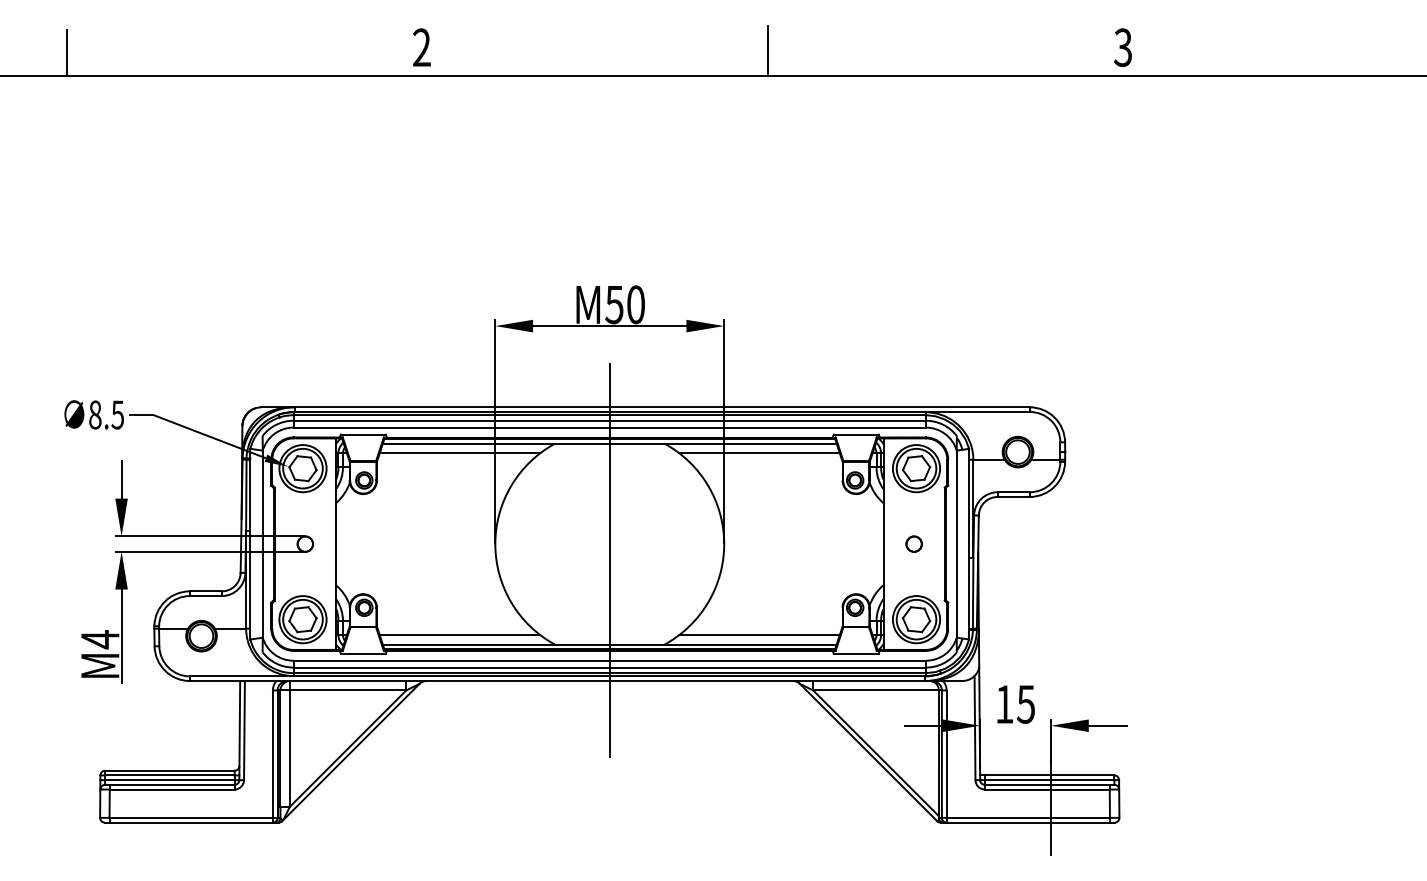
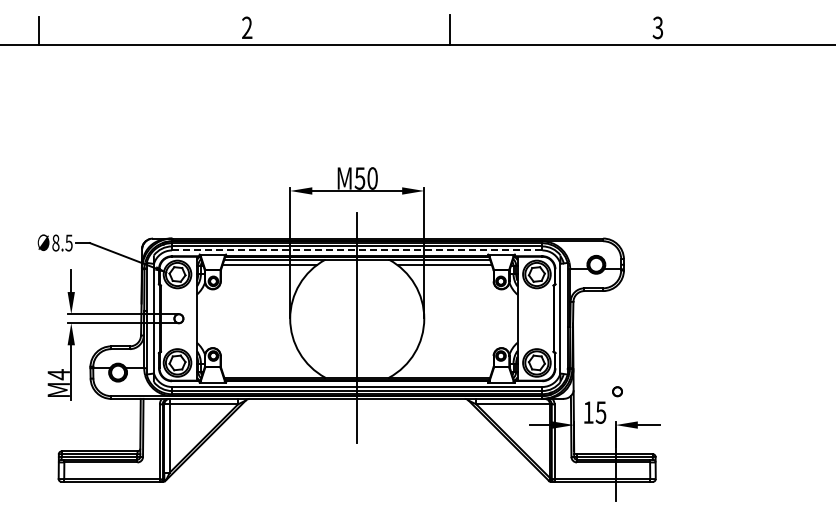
line: (610, 427) -> (357, 250), solid -> dashed
circle: (914, 543) -> (617, 391), moved
line: (459, 635) -> (269, 372), removed
line: (758, 635) -> (444, 372), removed

